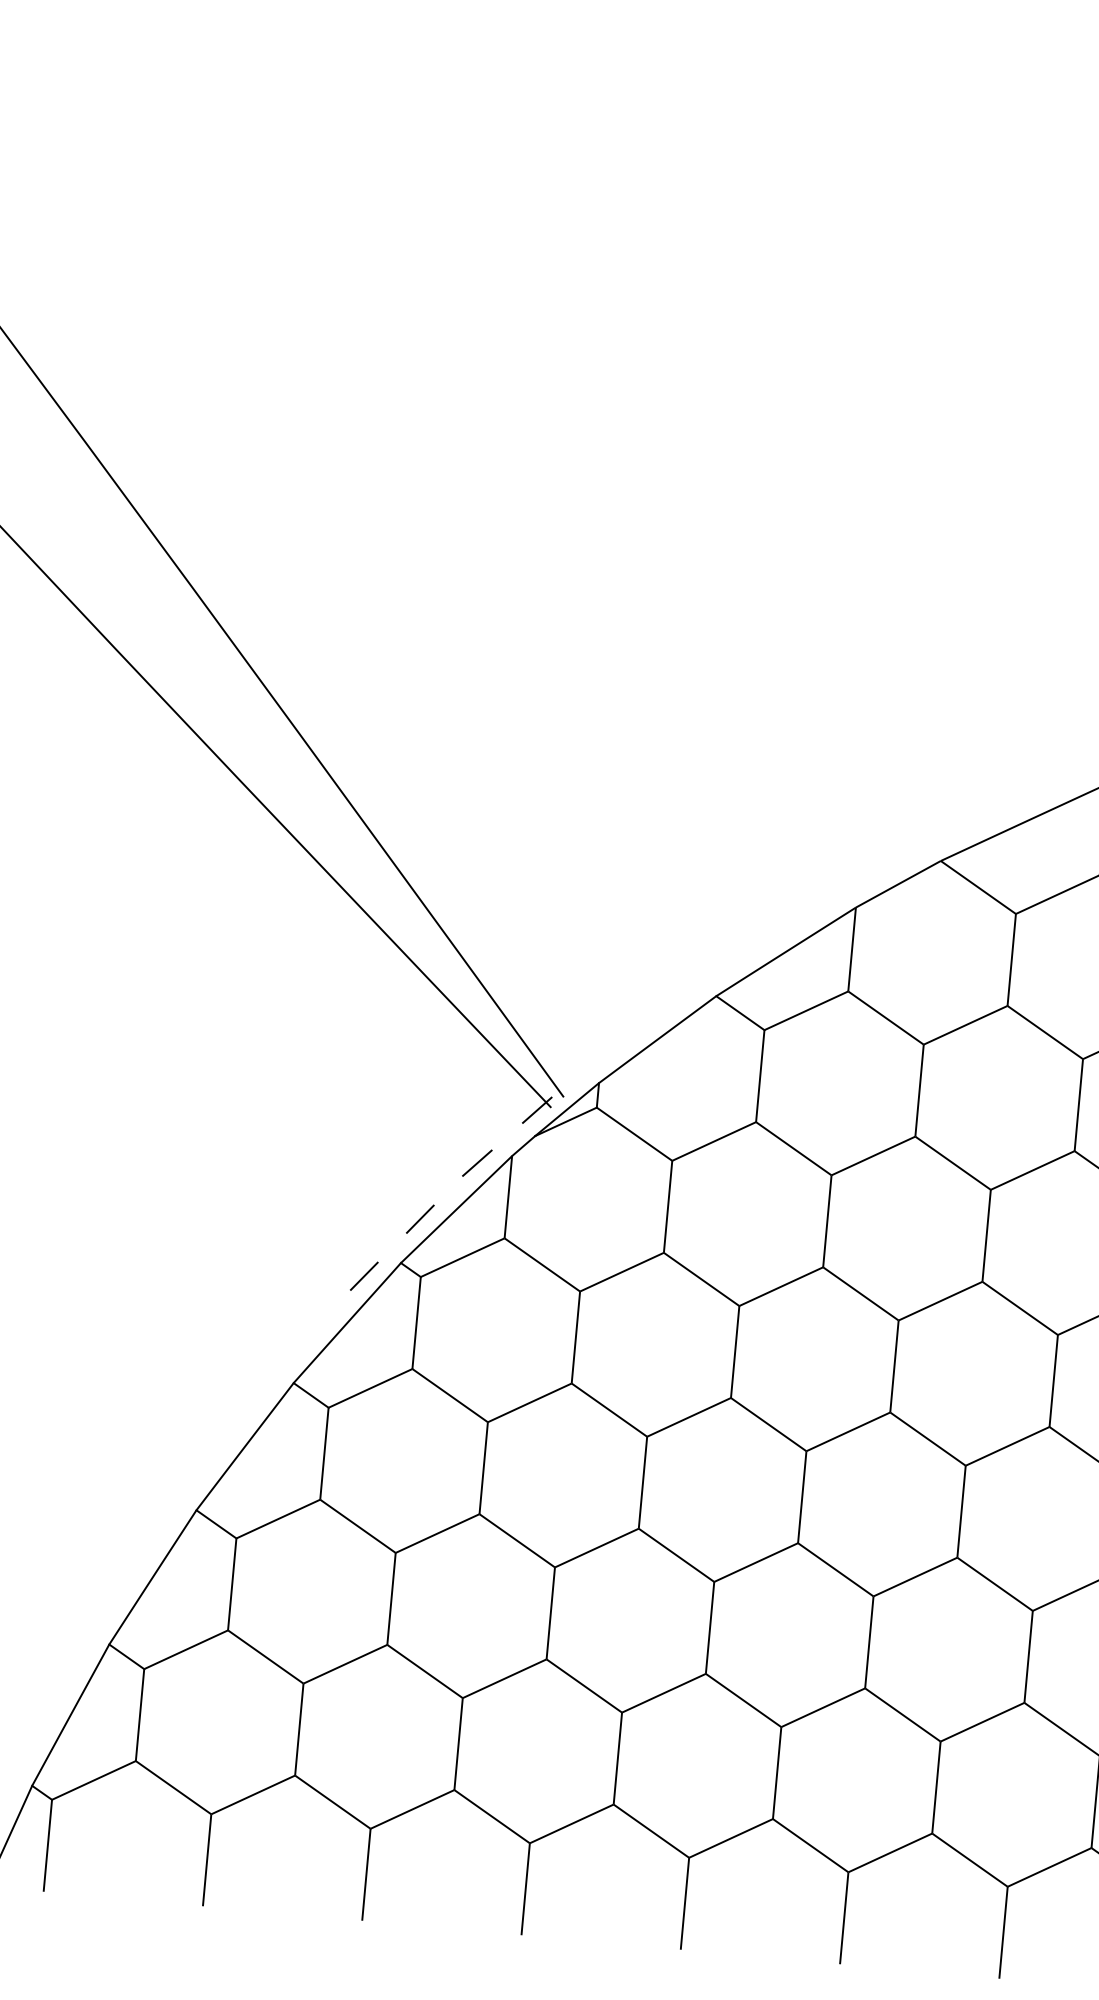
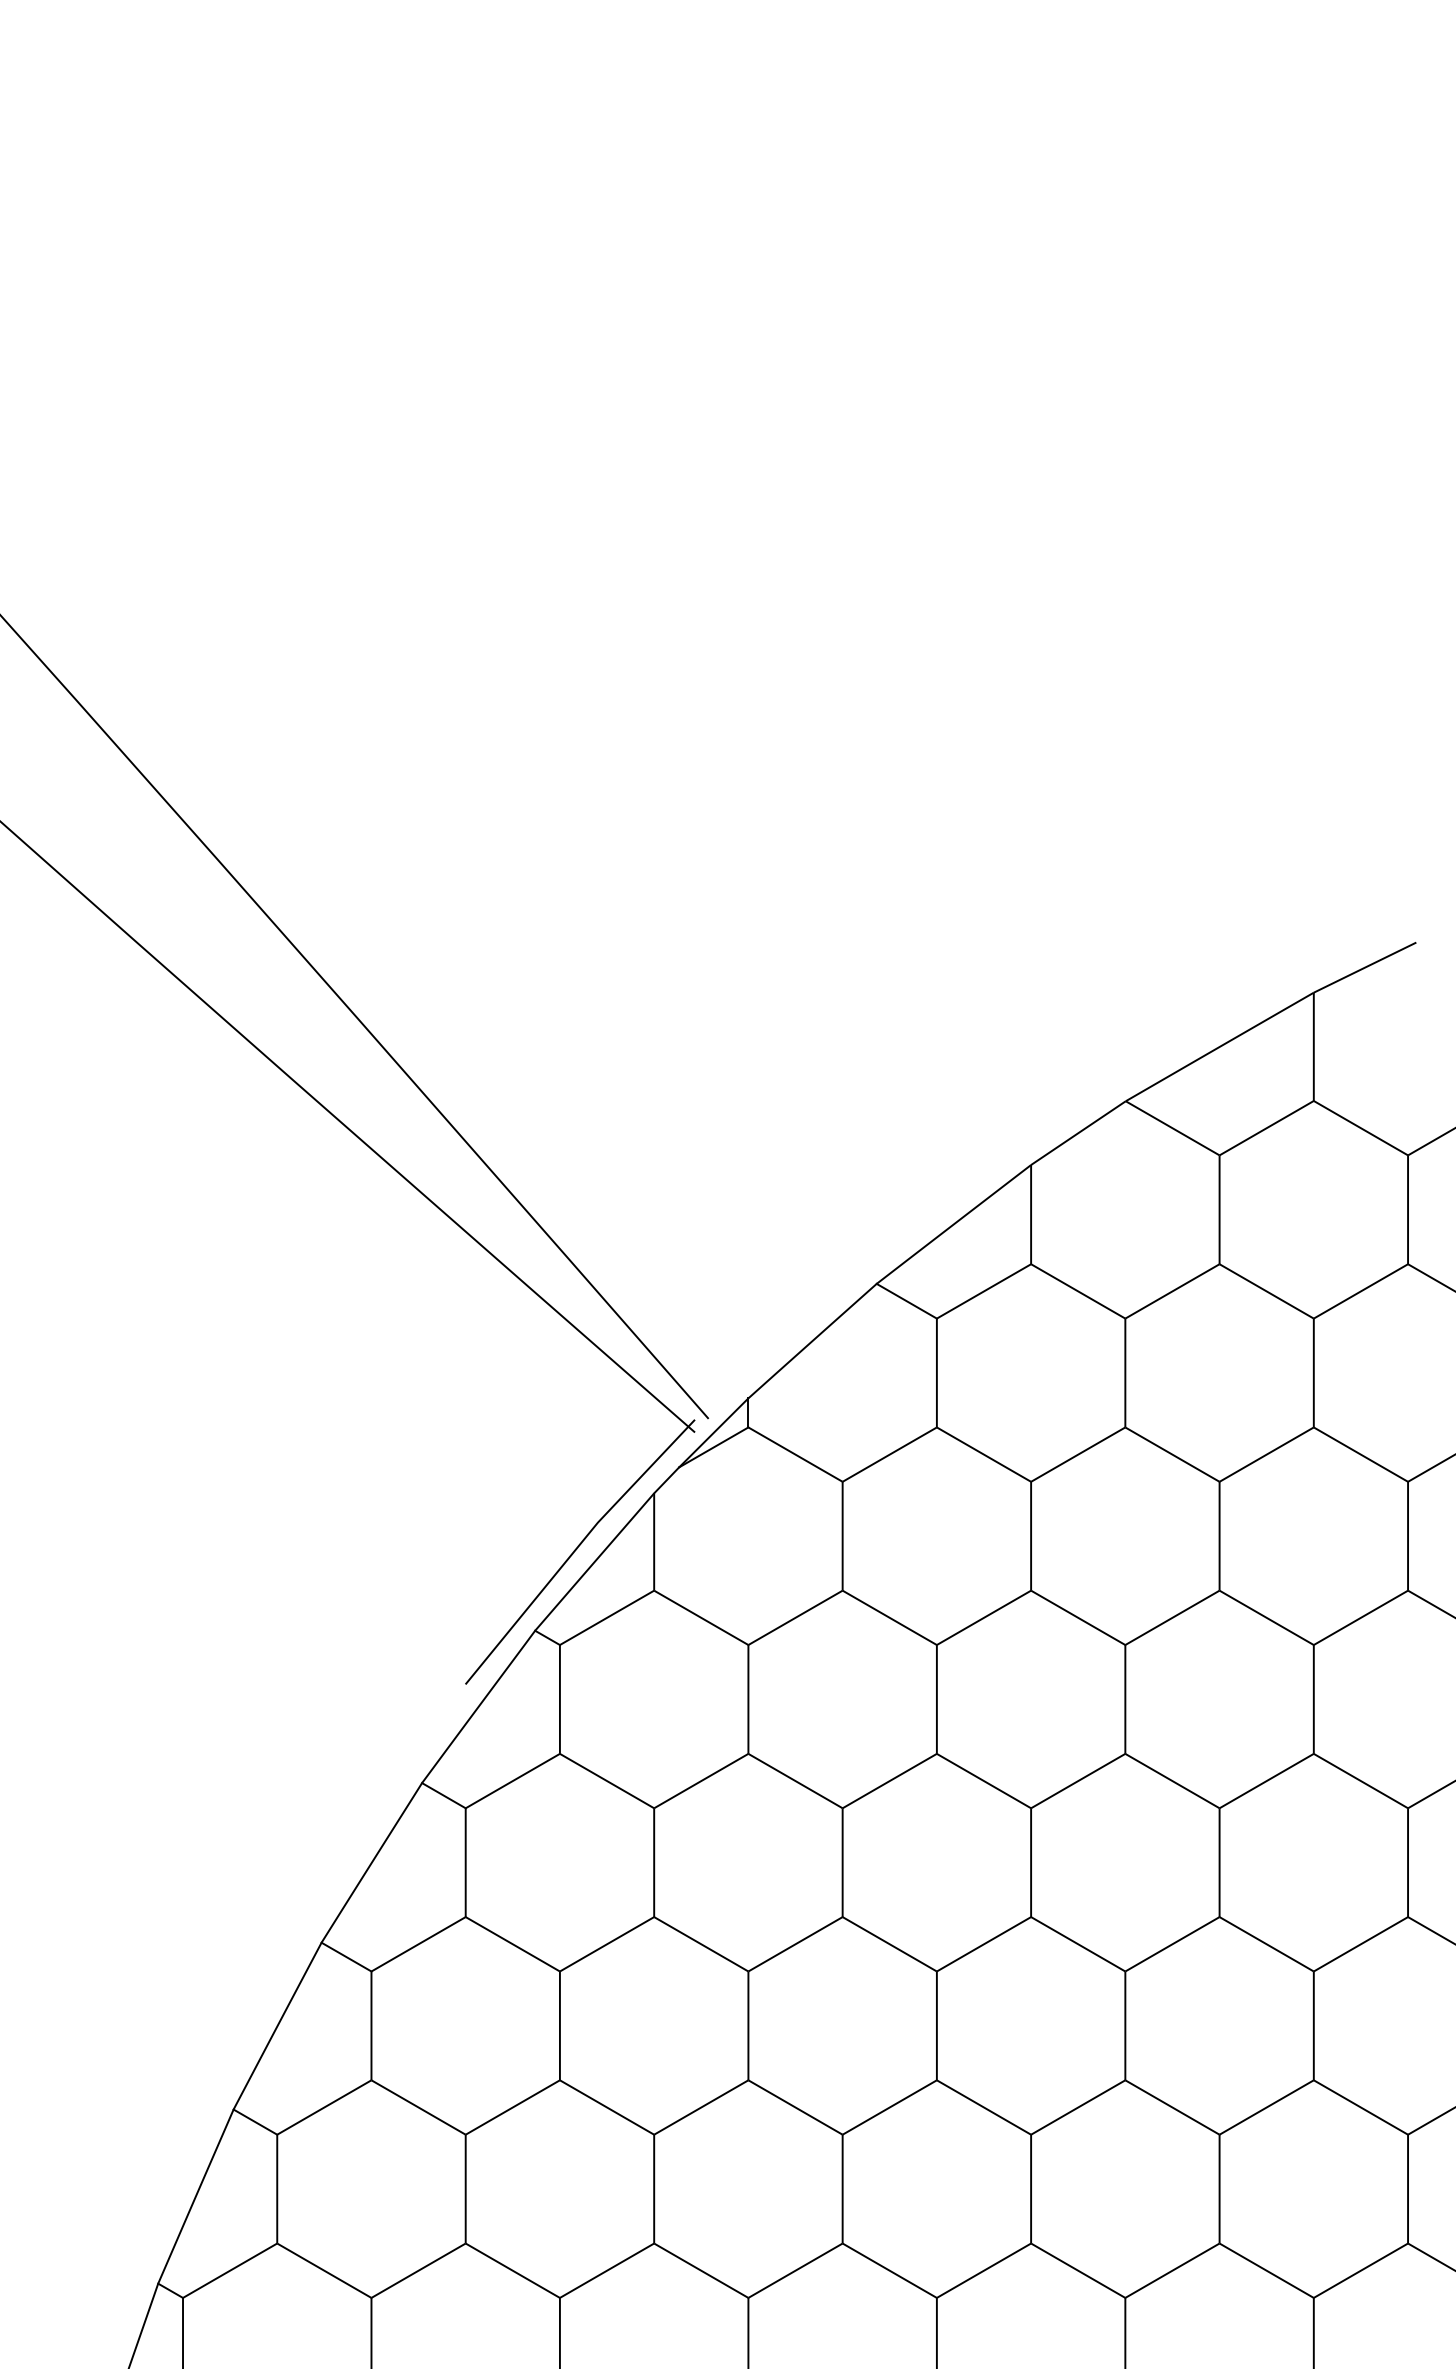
line: (442, 1196) -> (576, 1548), dashed -> solid

